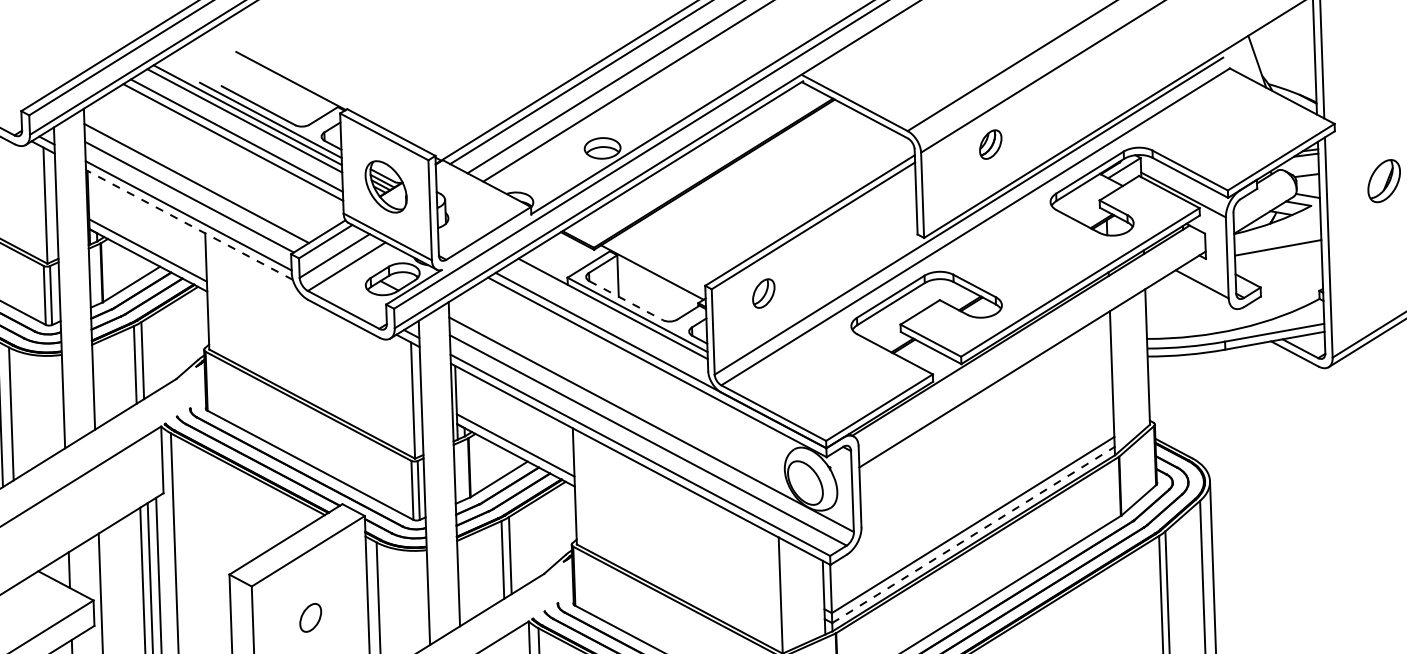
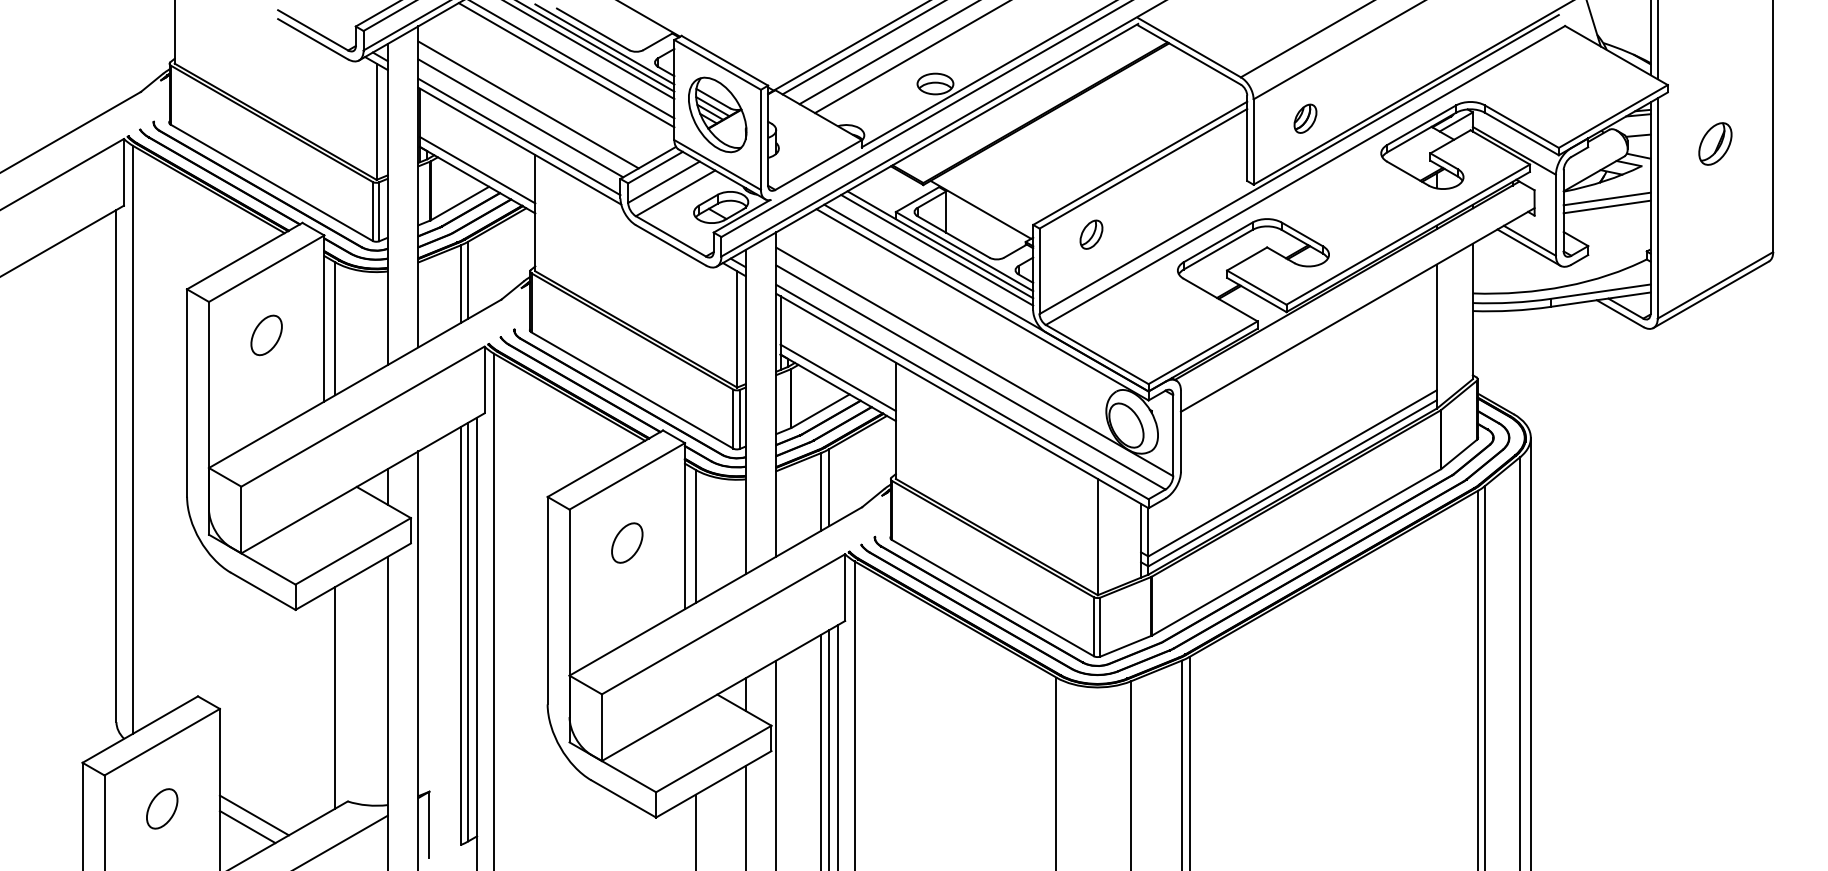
part: (990, 144) -> (1305, 118), moved
part: (385, 186) -> (717, 114), size x1.43
line: (189, 224) -> (519, 145), dashed -> solid
line: (1277, 239) -> (1606, 198), added
line: (1201, 291) -> (1528, 247), added
line: (625, 300) -> (953, 236), dashed -> solid
line: (610, 314) -> (937, 250), added
line: (974, 535) -> (1293, 483), dashed -> solid
part: (310, 617) -> (627, 542), size x1.43

